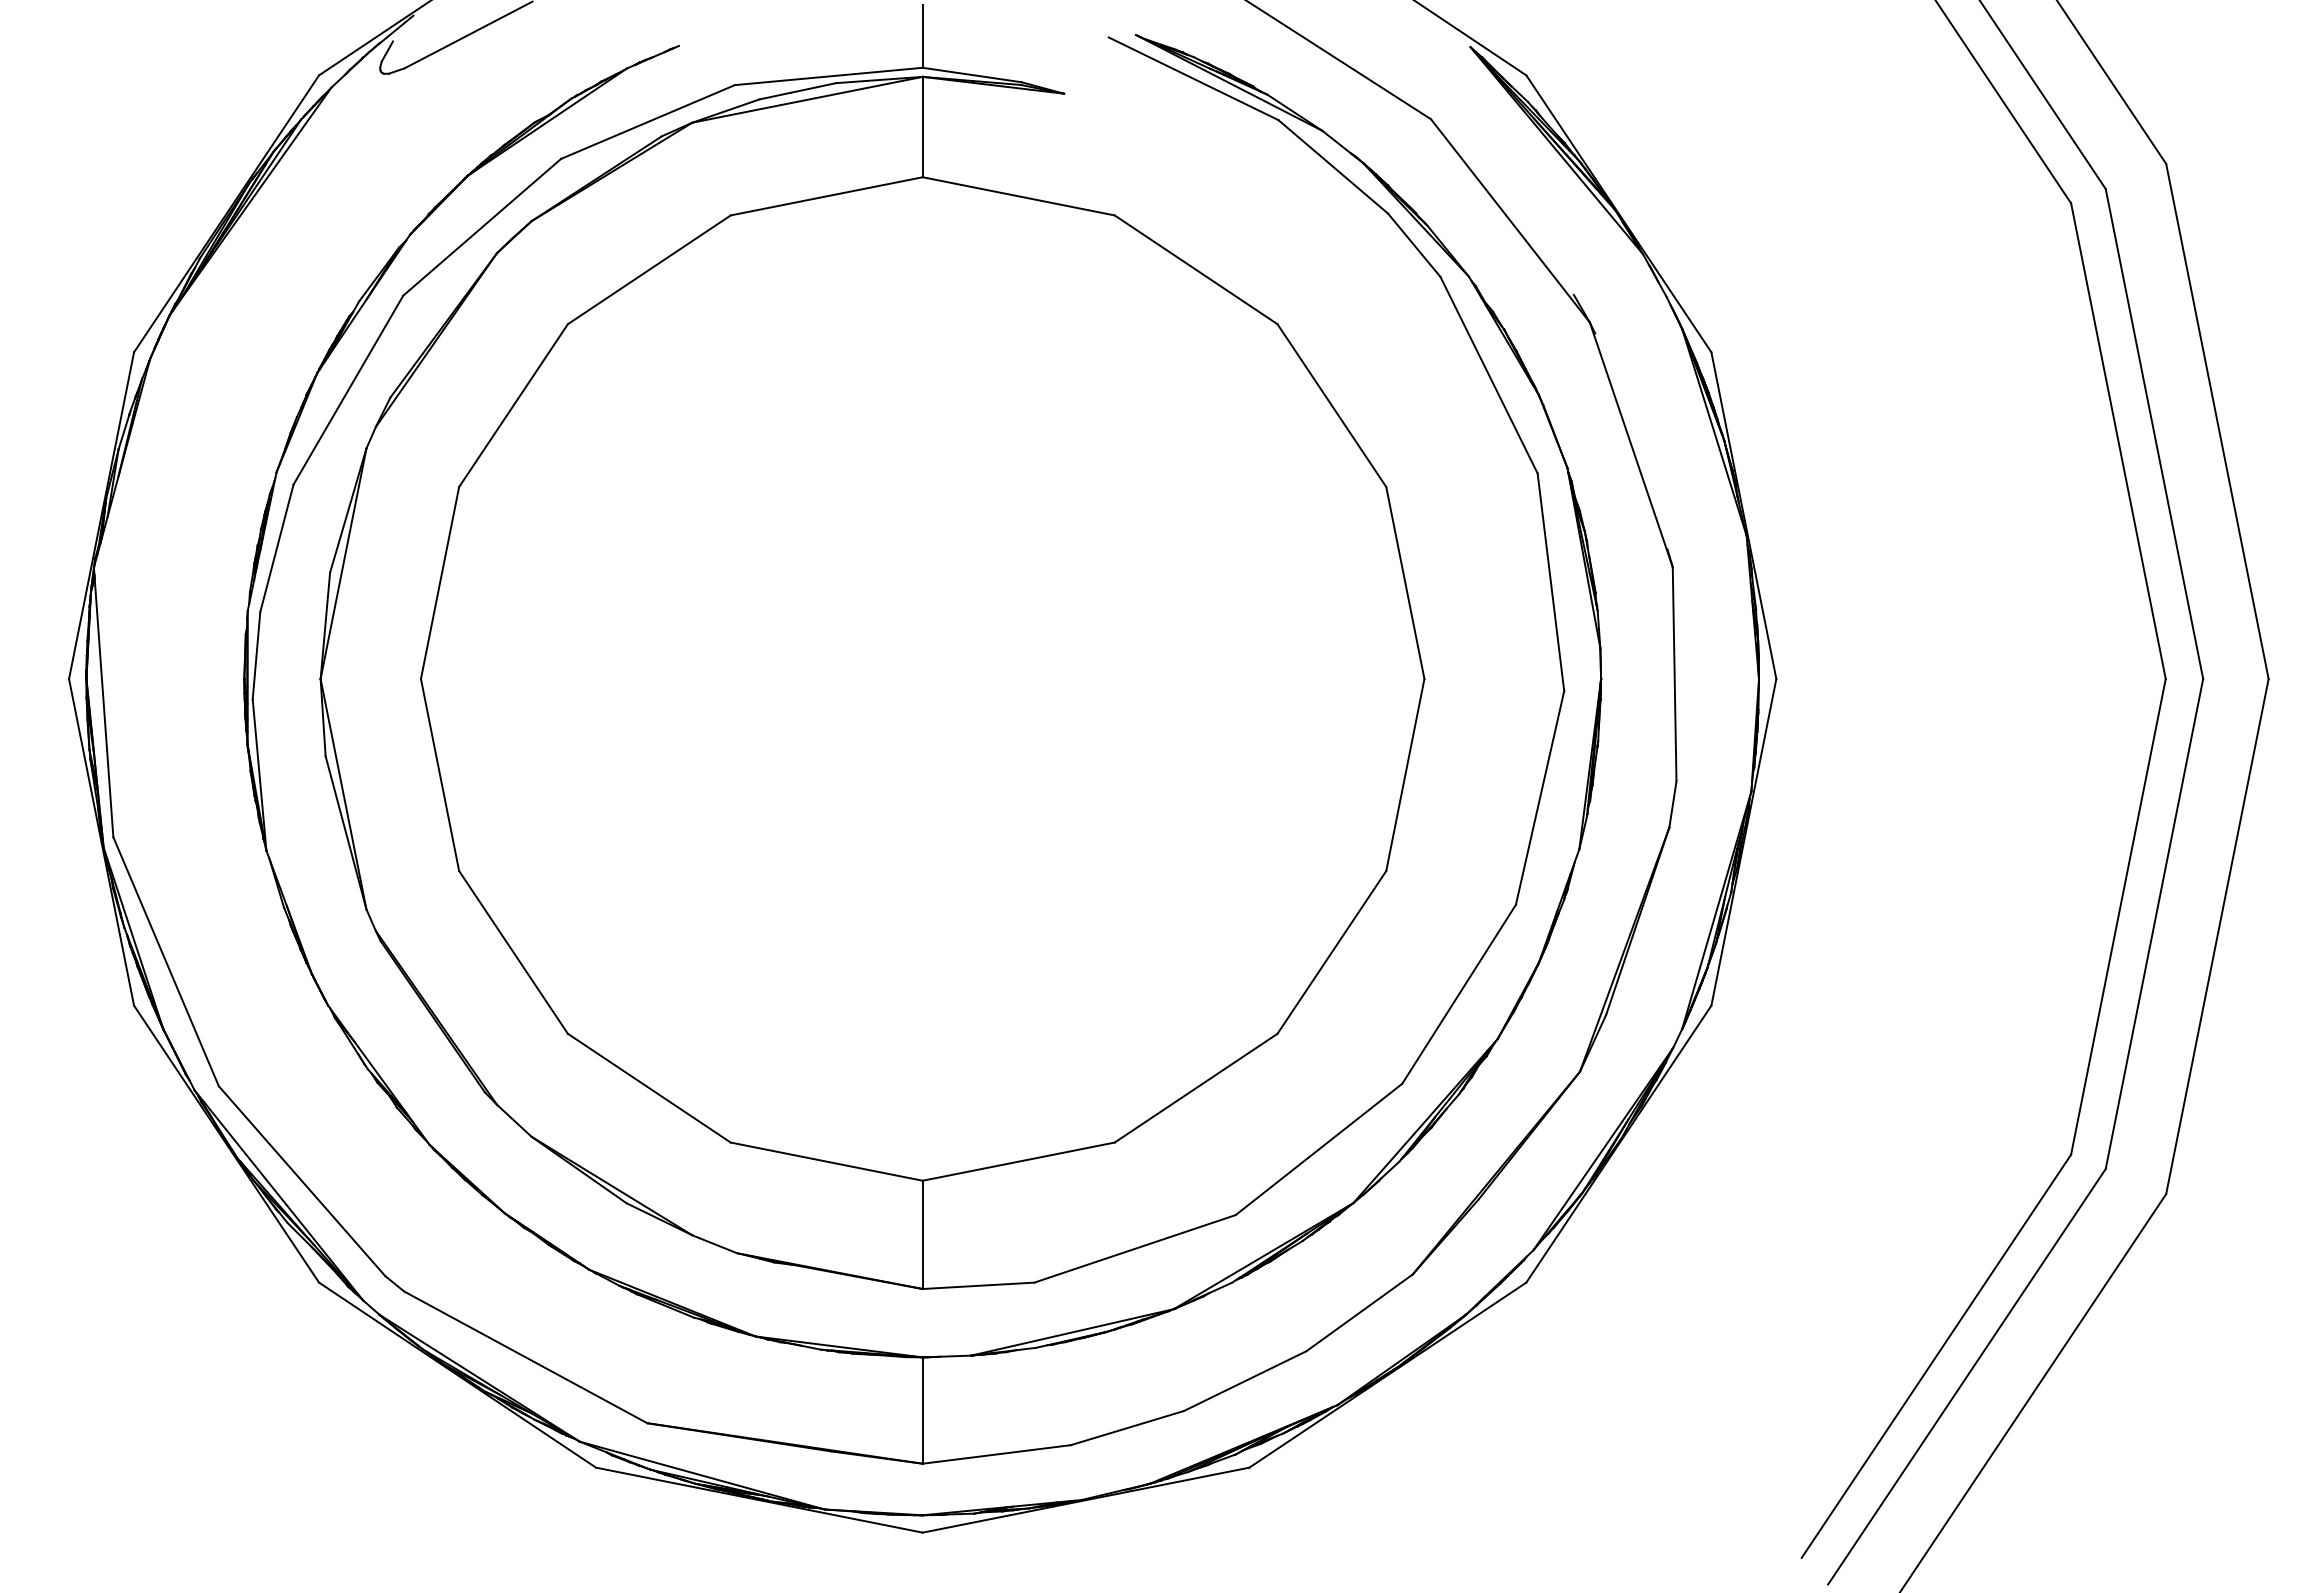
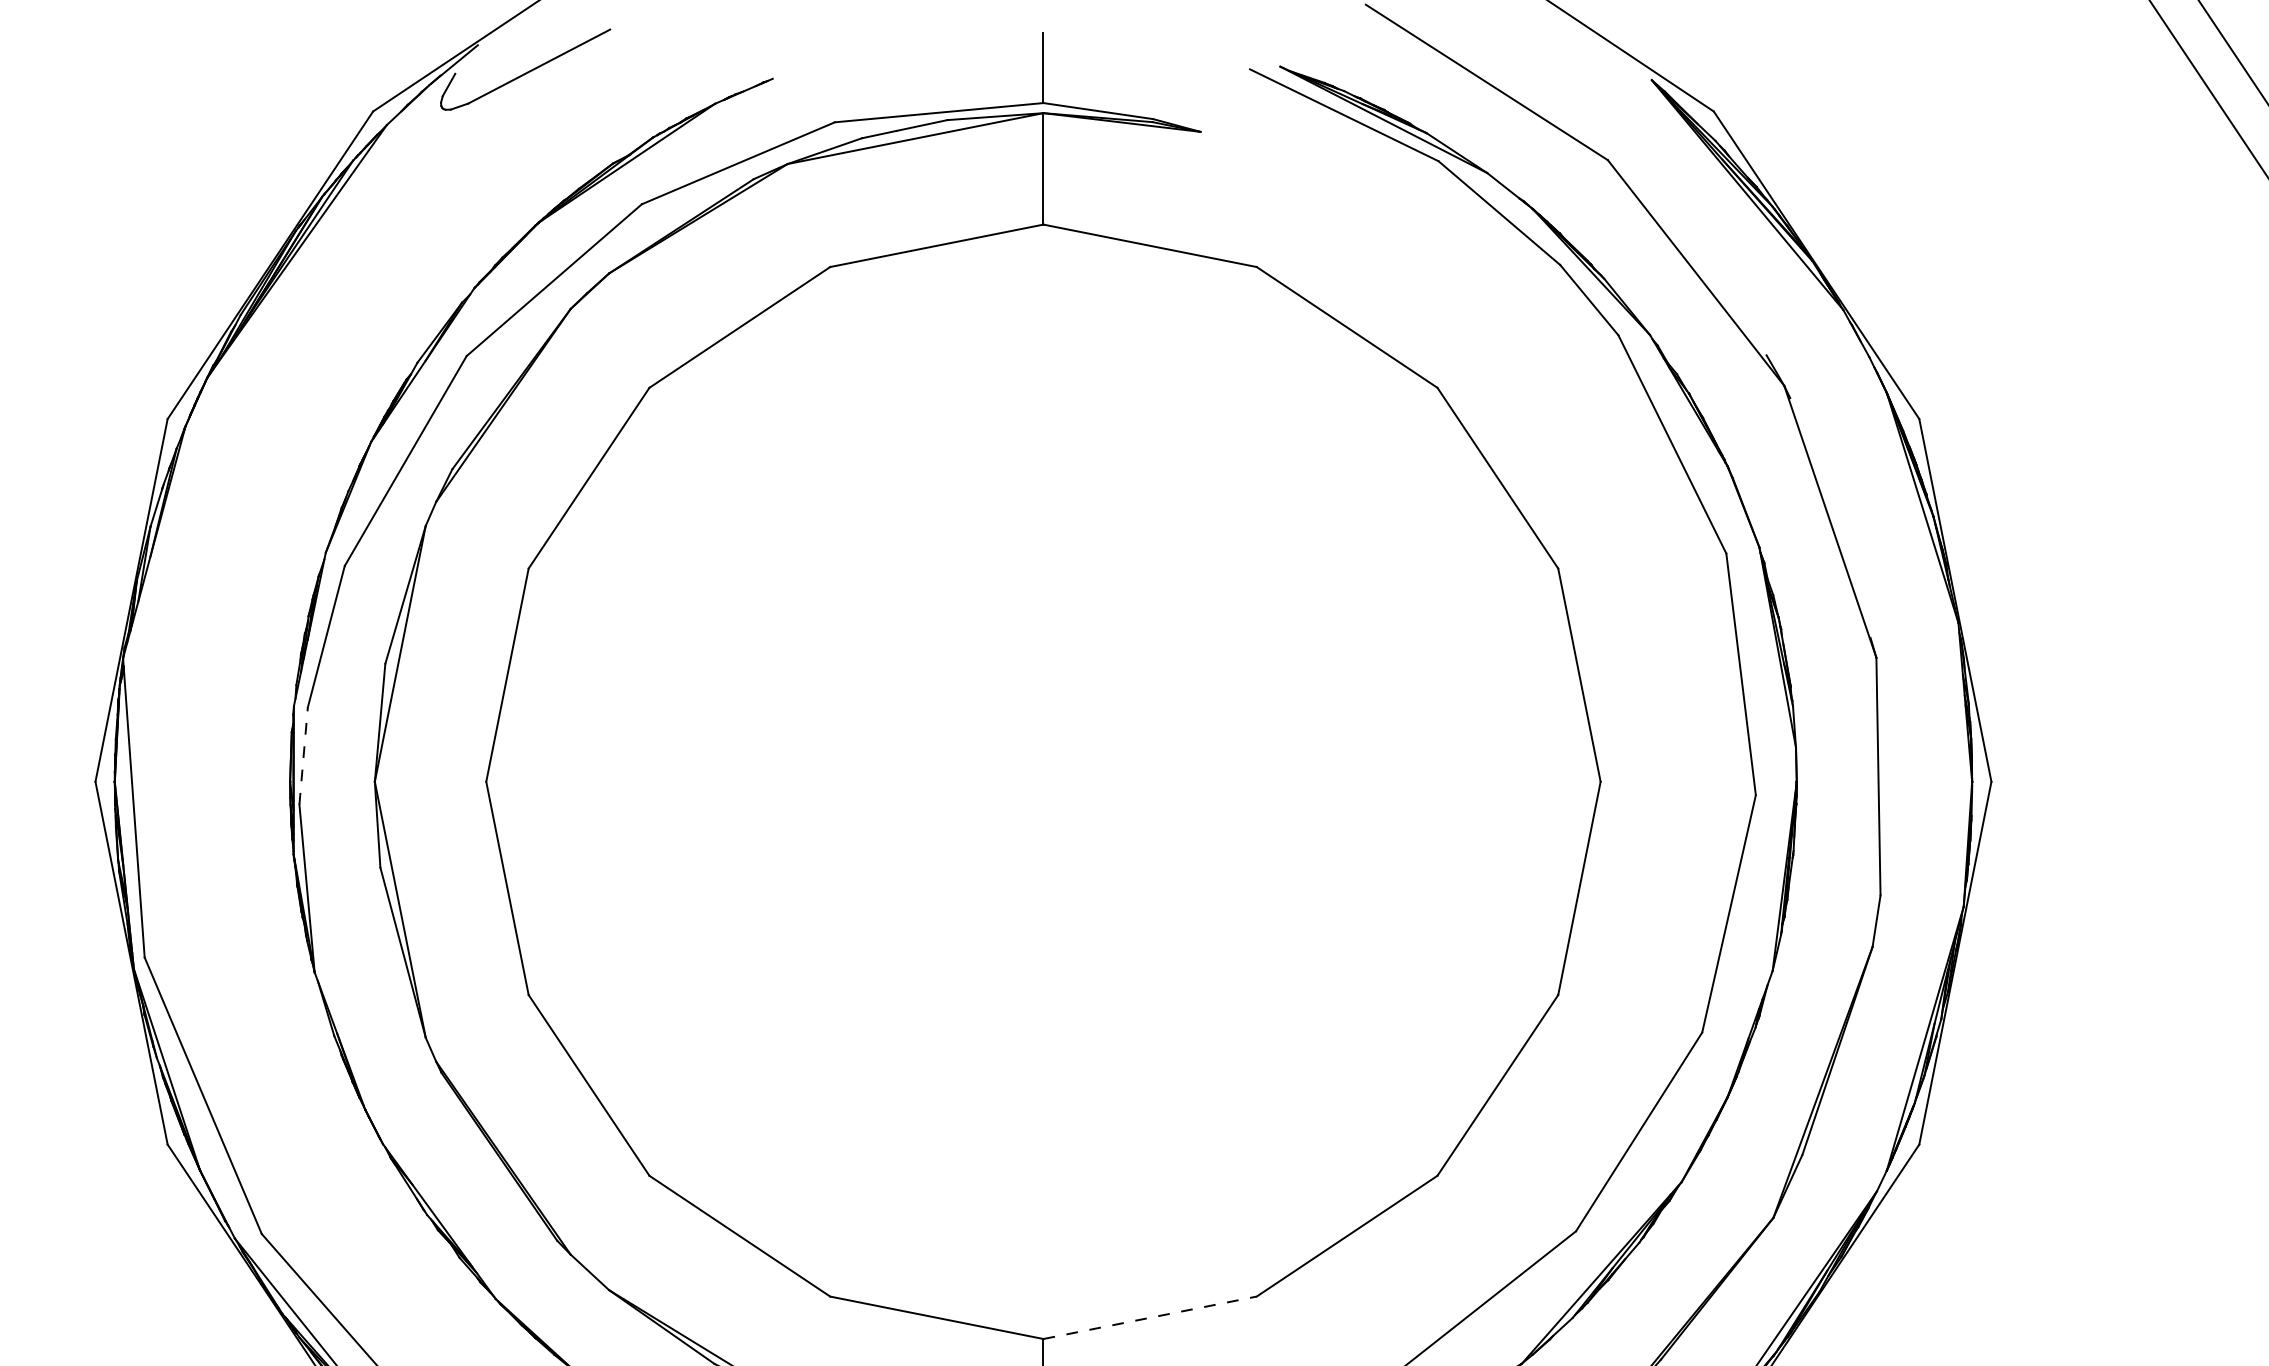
line: (256, 655) -> (303, 755), solid -> dashed
line: (1018, 1161) -> (1149, 1317), solid -> dashed

